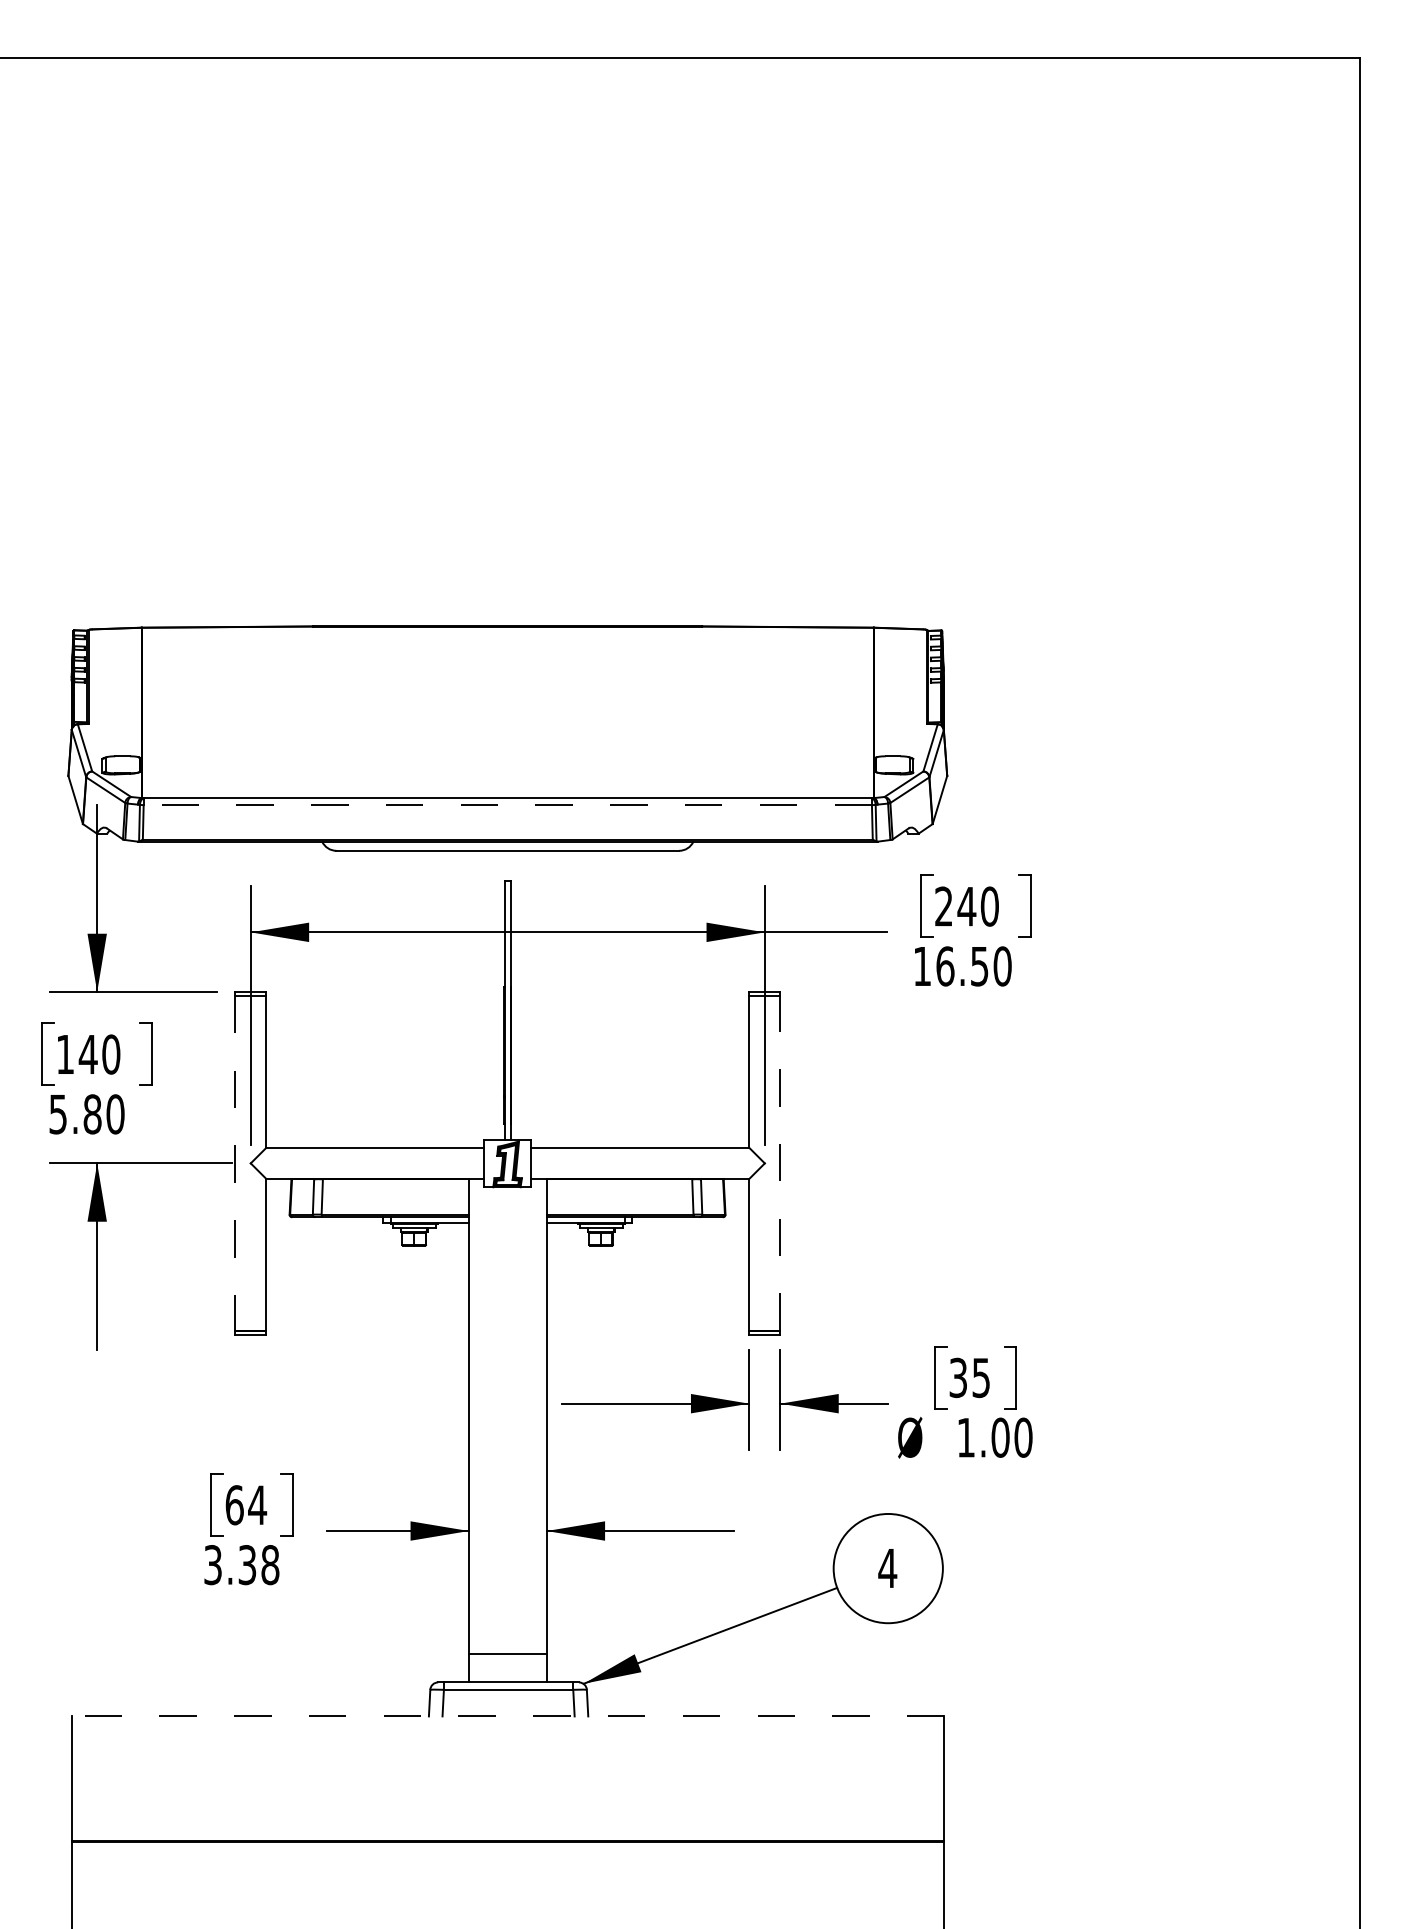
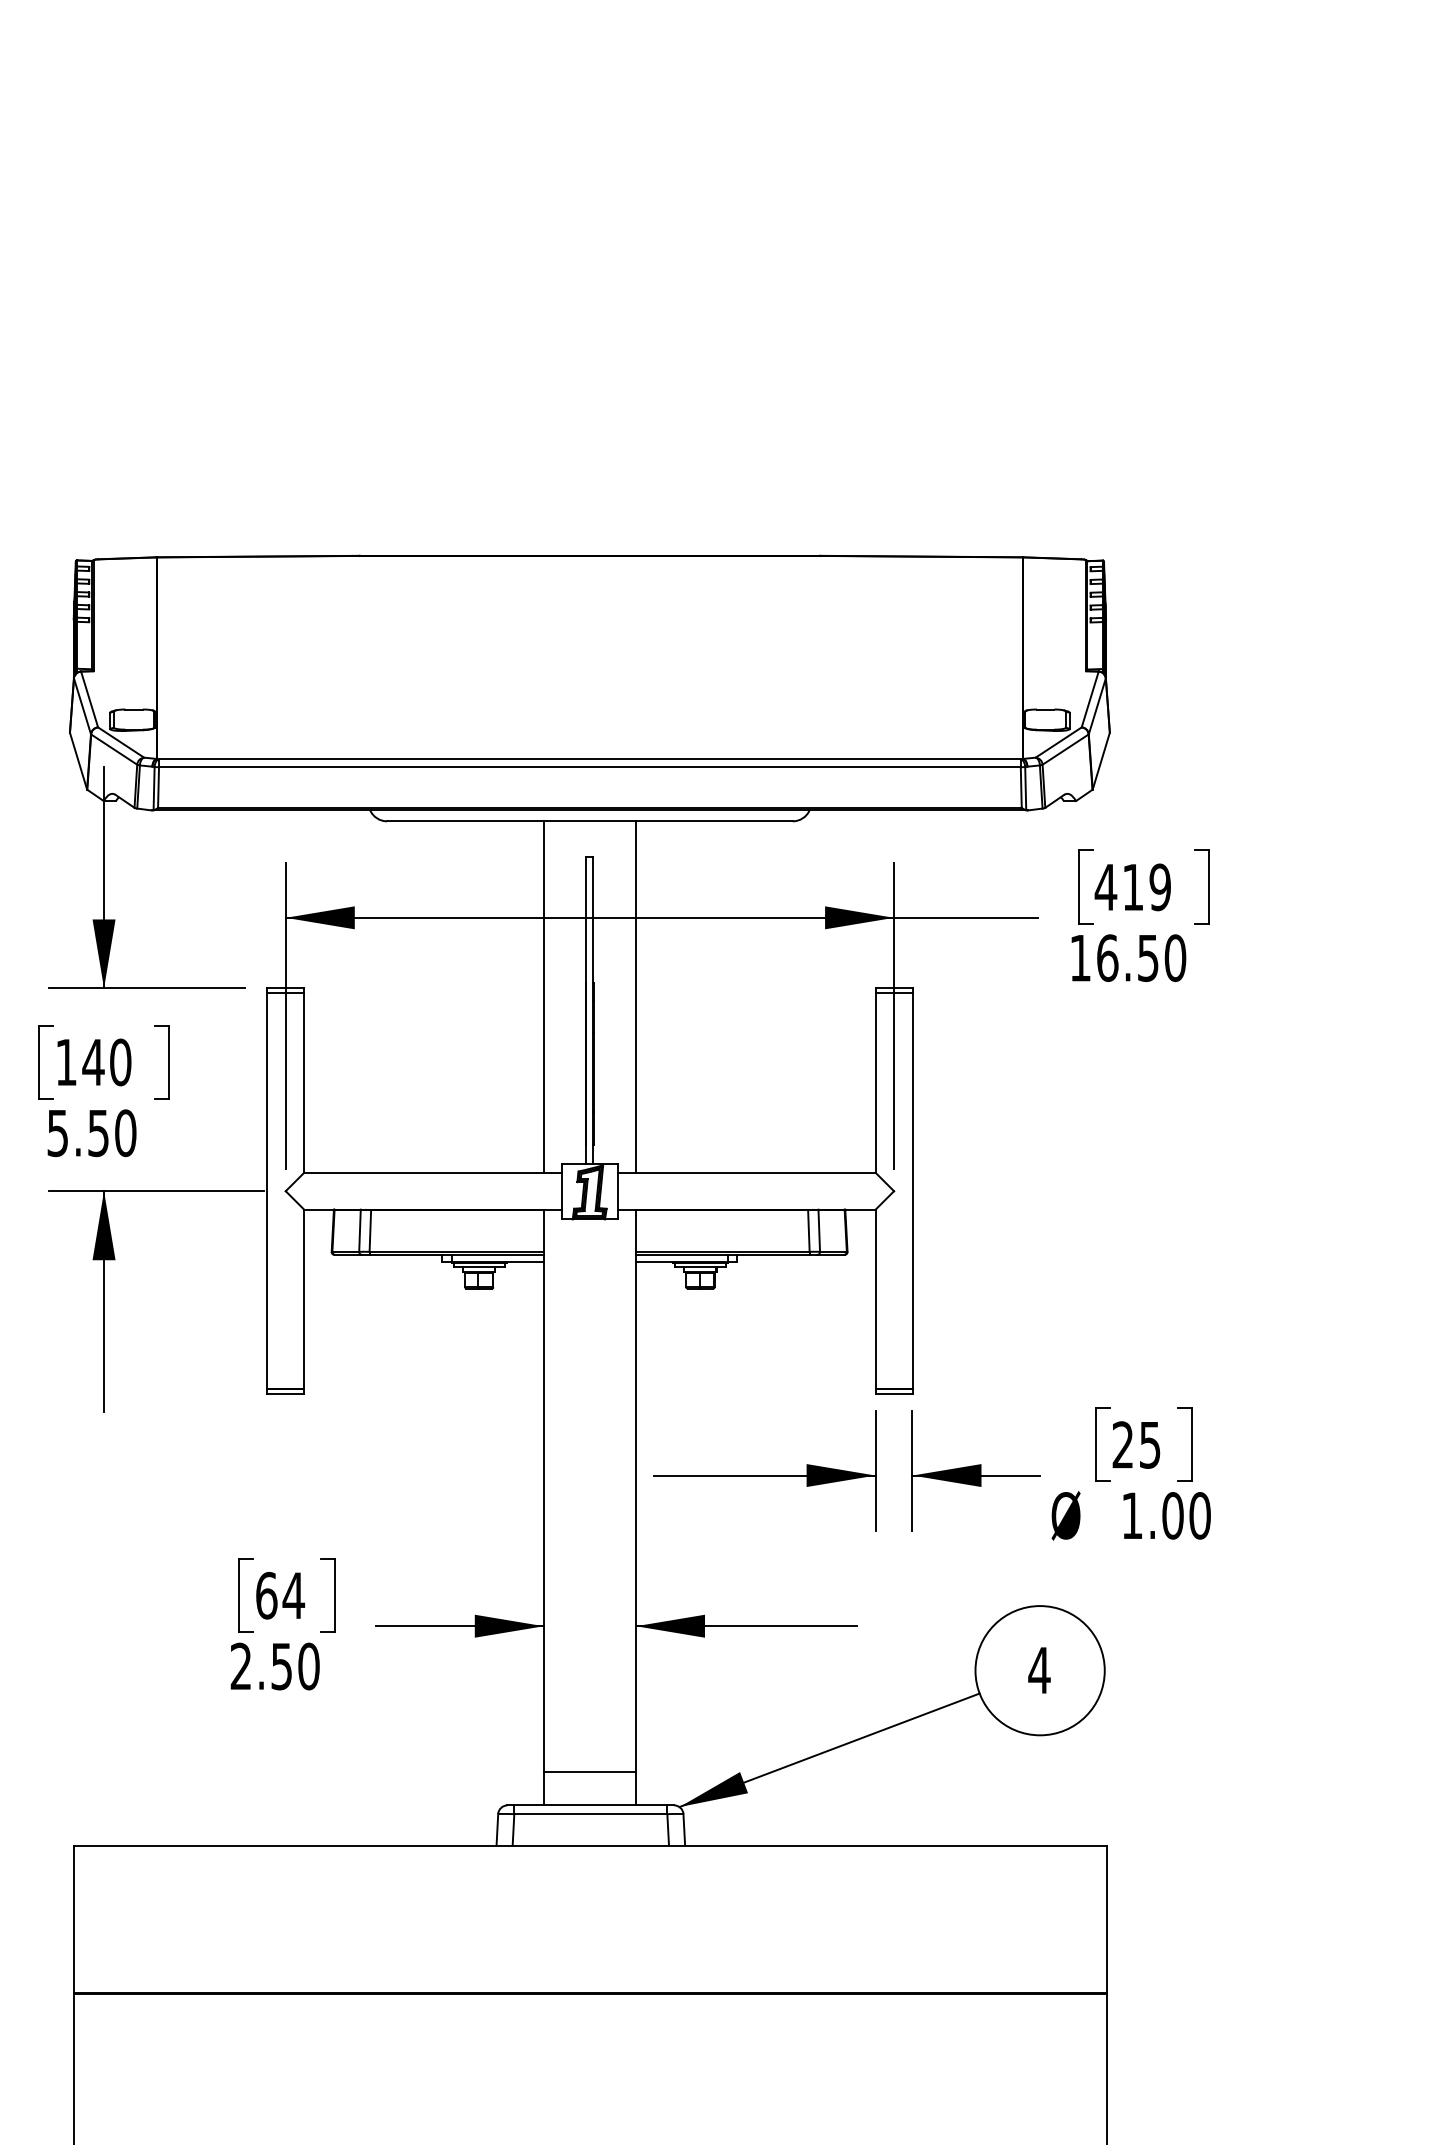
line: (507, 805) -> (589, 767), dashed -> solid
text: (966, 906) -> (1132, 887), 240 -> 419
line: (468, 998) -> (543, 996), added
line: (546, 998) -> (635, 996), added
text: (92, 1114) -> (98, 1133), 5.80 -> 5.50
line: (780, 1162) -> (912, 1190), dashed -> solid
line: (235, 1163) -> (267, 1191), dashed -> solid
text: (957, 1378) -> (1122, 1445), 35 -> 25
text: (241, 1565) -> (274, 1667), 3.38 -> 2.50
line: (507, 1716) -> (589, 1845), dashed -> solid

